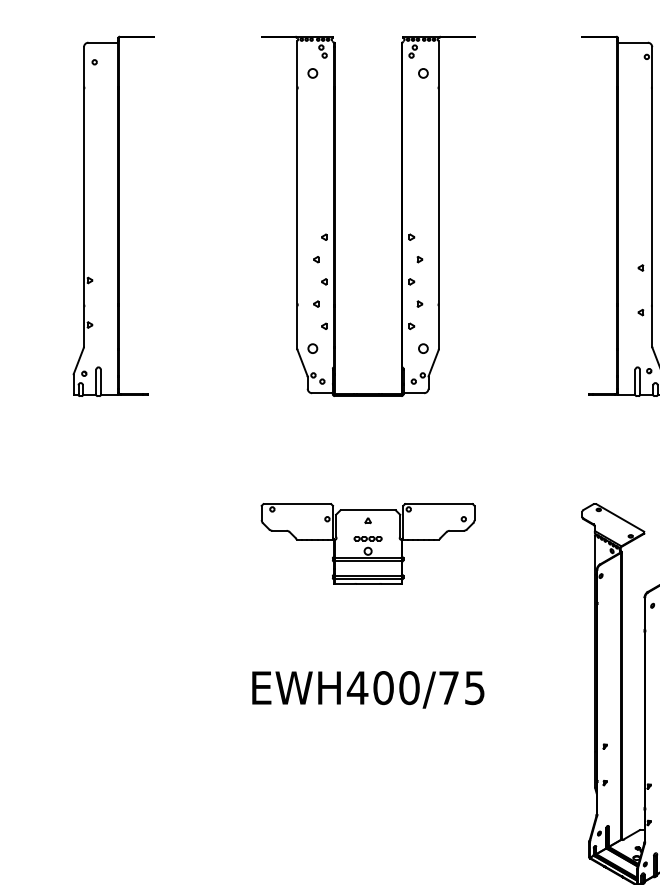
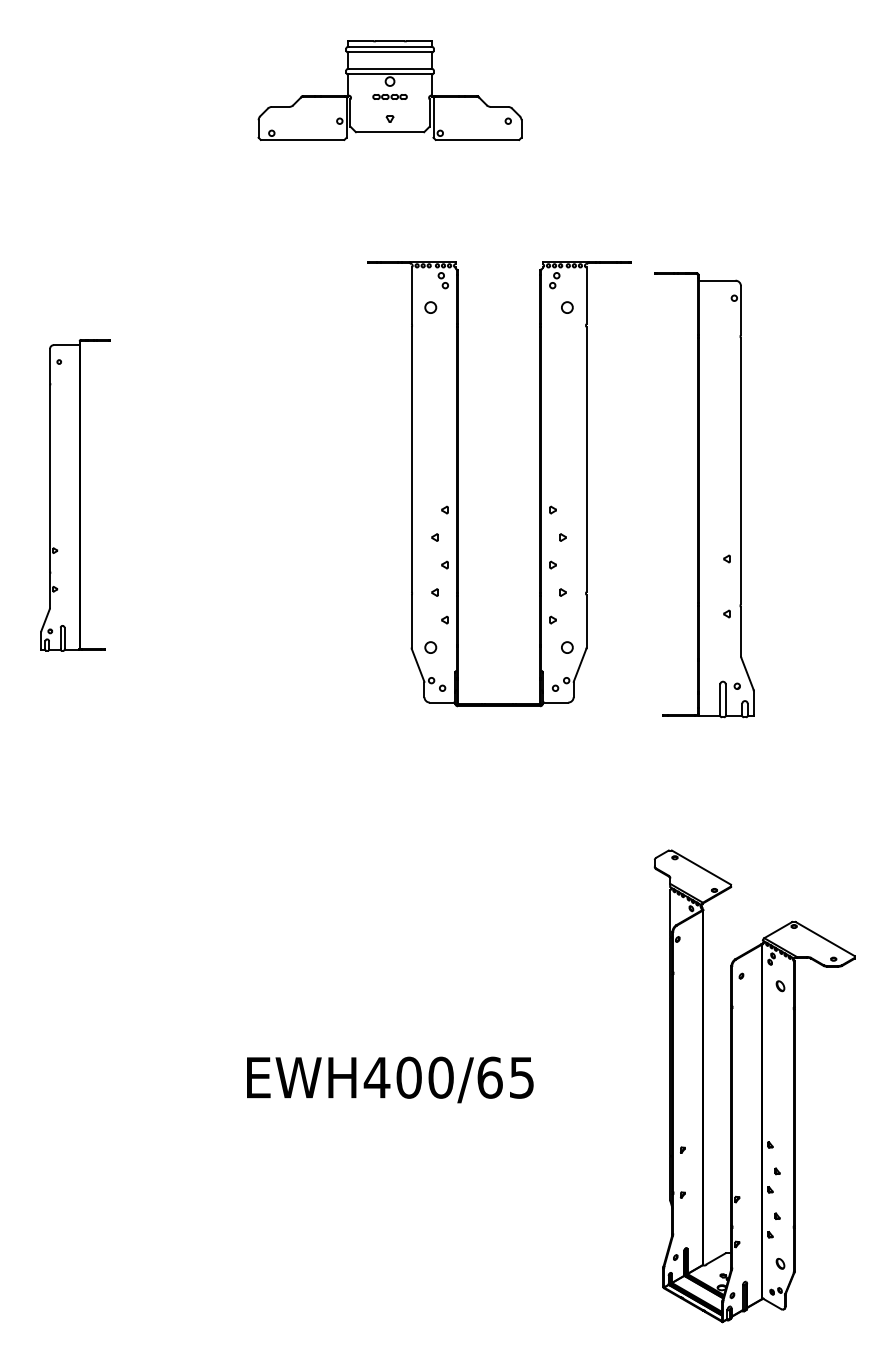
part: (113, 216) -> (75, 495), size x0.7
part: (400, 216) -> (539, 484), moved
part: (367, 543) -> (389, 899), removed
text: (448, 687) -> (489, 1077), EWH400/75 -> EWH400/65

